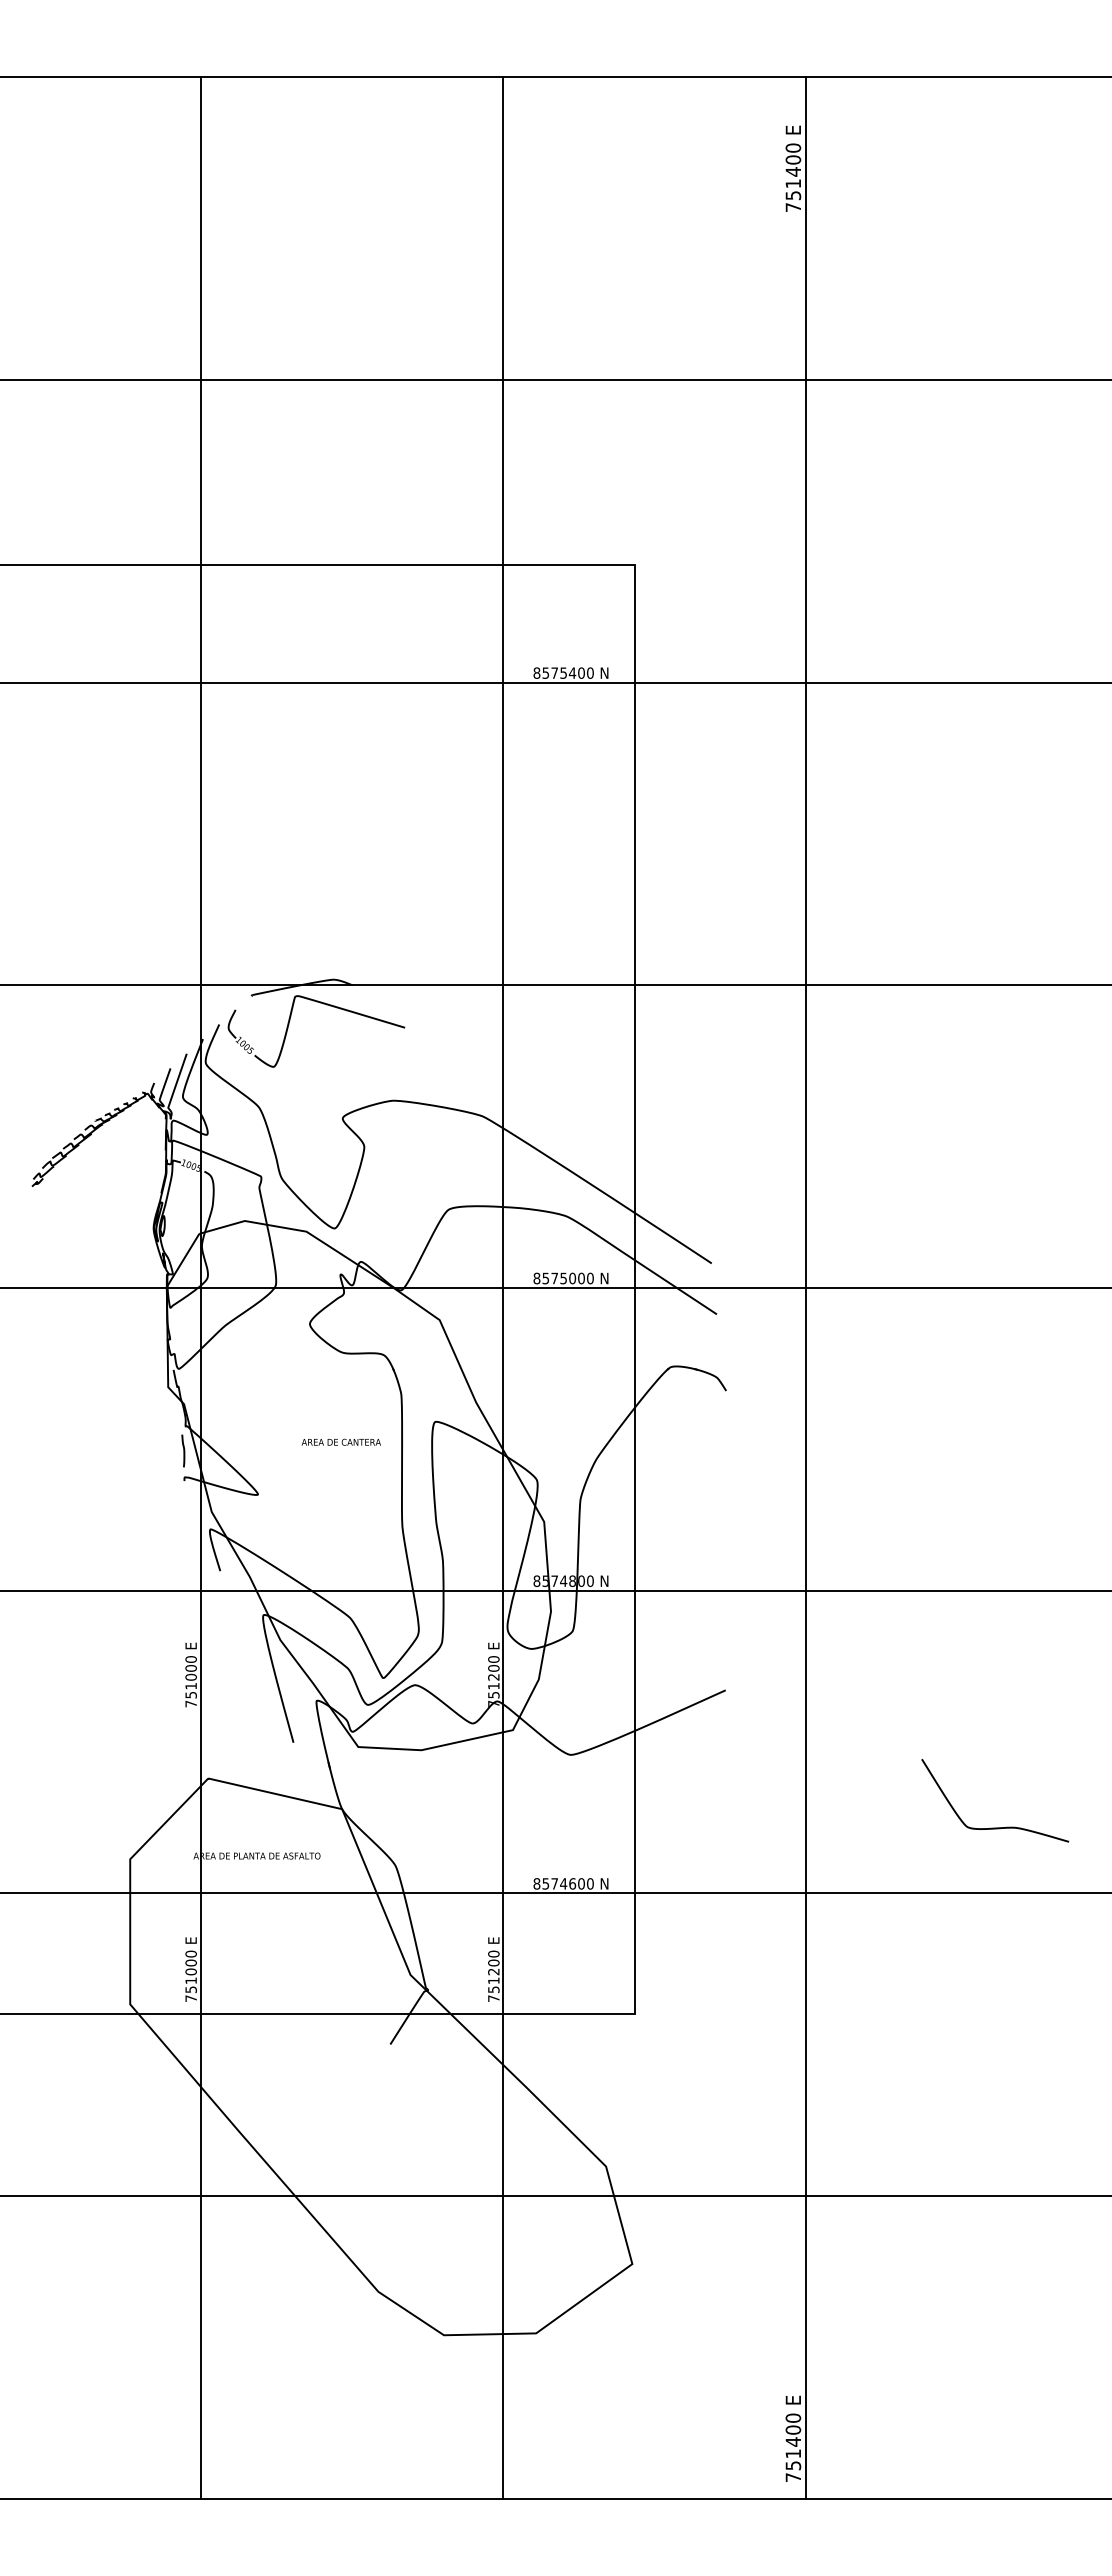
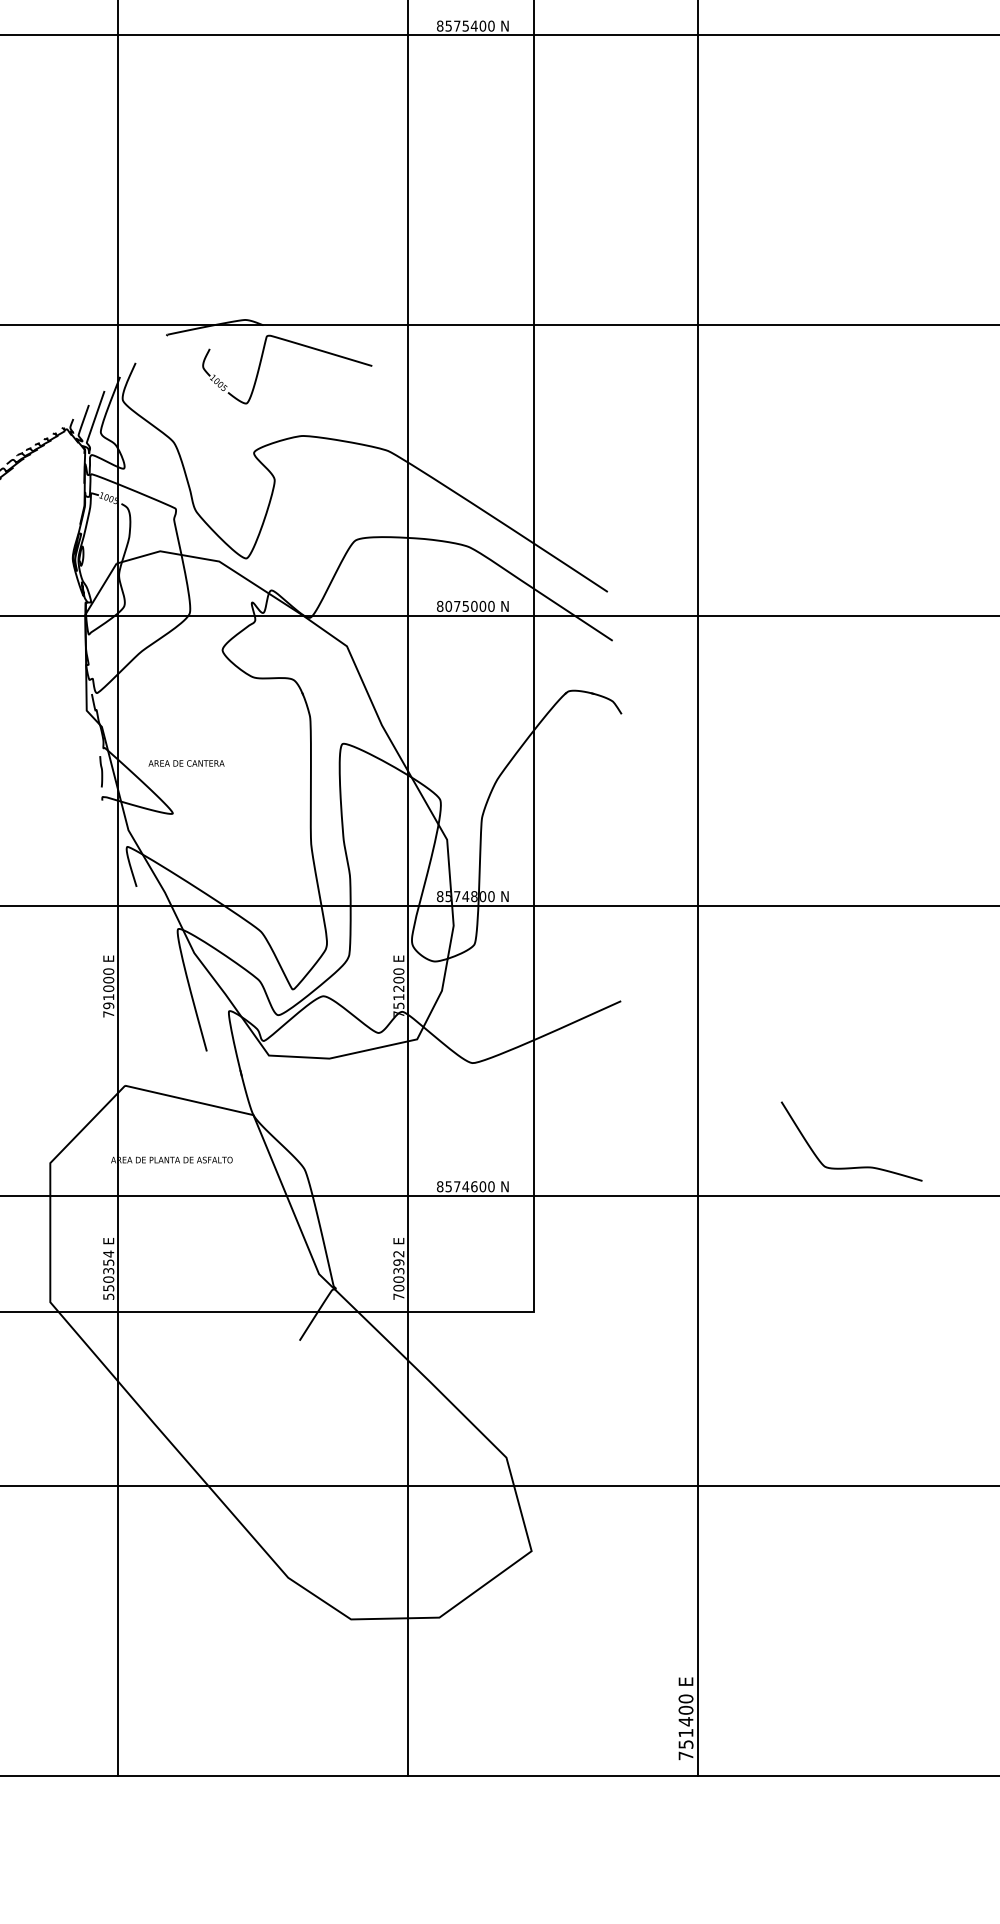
part: (326, 1005) -> (296, 344), moved
text: (545, 1278) -> (448, 606), 8575000 -> 8075000
text: (340, 1441) -> (185, 762), moved
text: (190, 1694) -> (108, 1005), 751000 -> 791000
curve: (995, 1827) -> (851, 1167), moved
text: (493, 1971) -> (398, 1270), 751200 -> 700392
text: (190, 1975) -> (108, 1274), 751000 -> 550354

